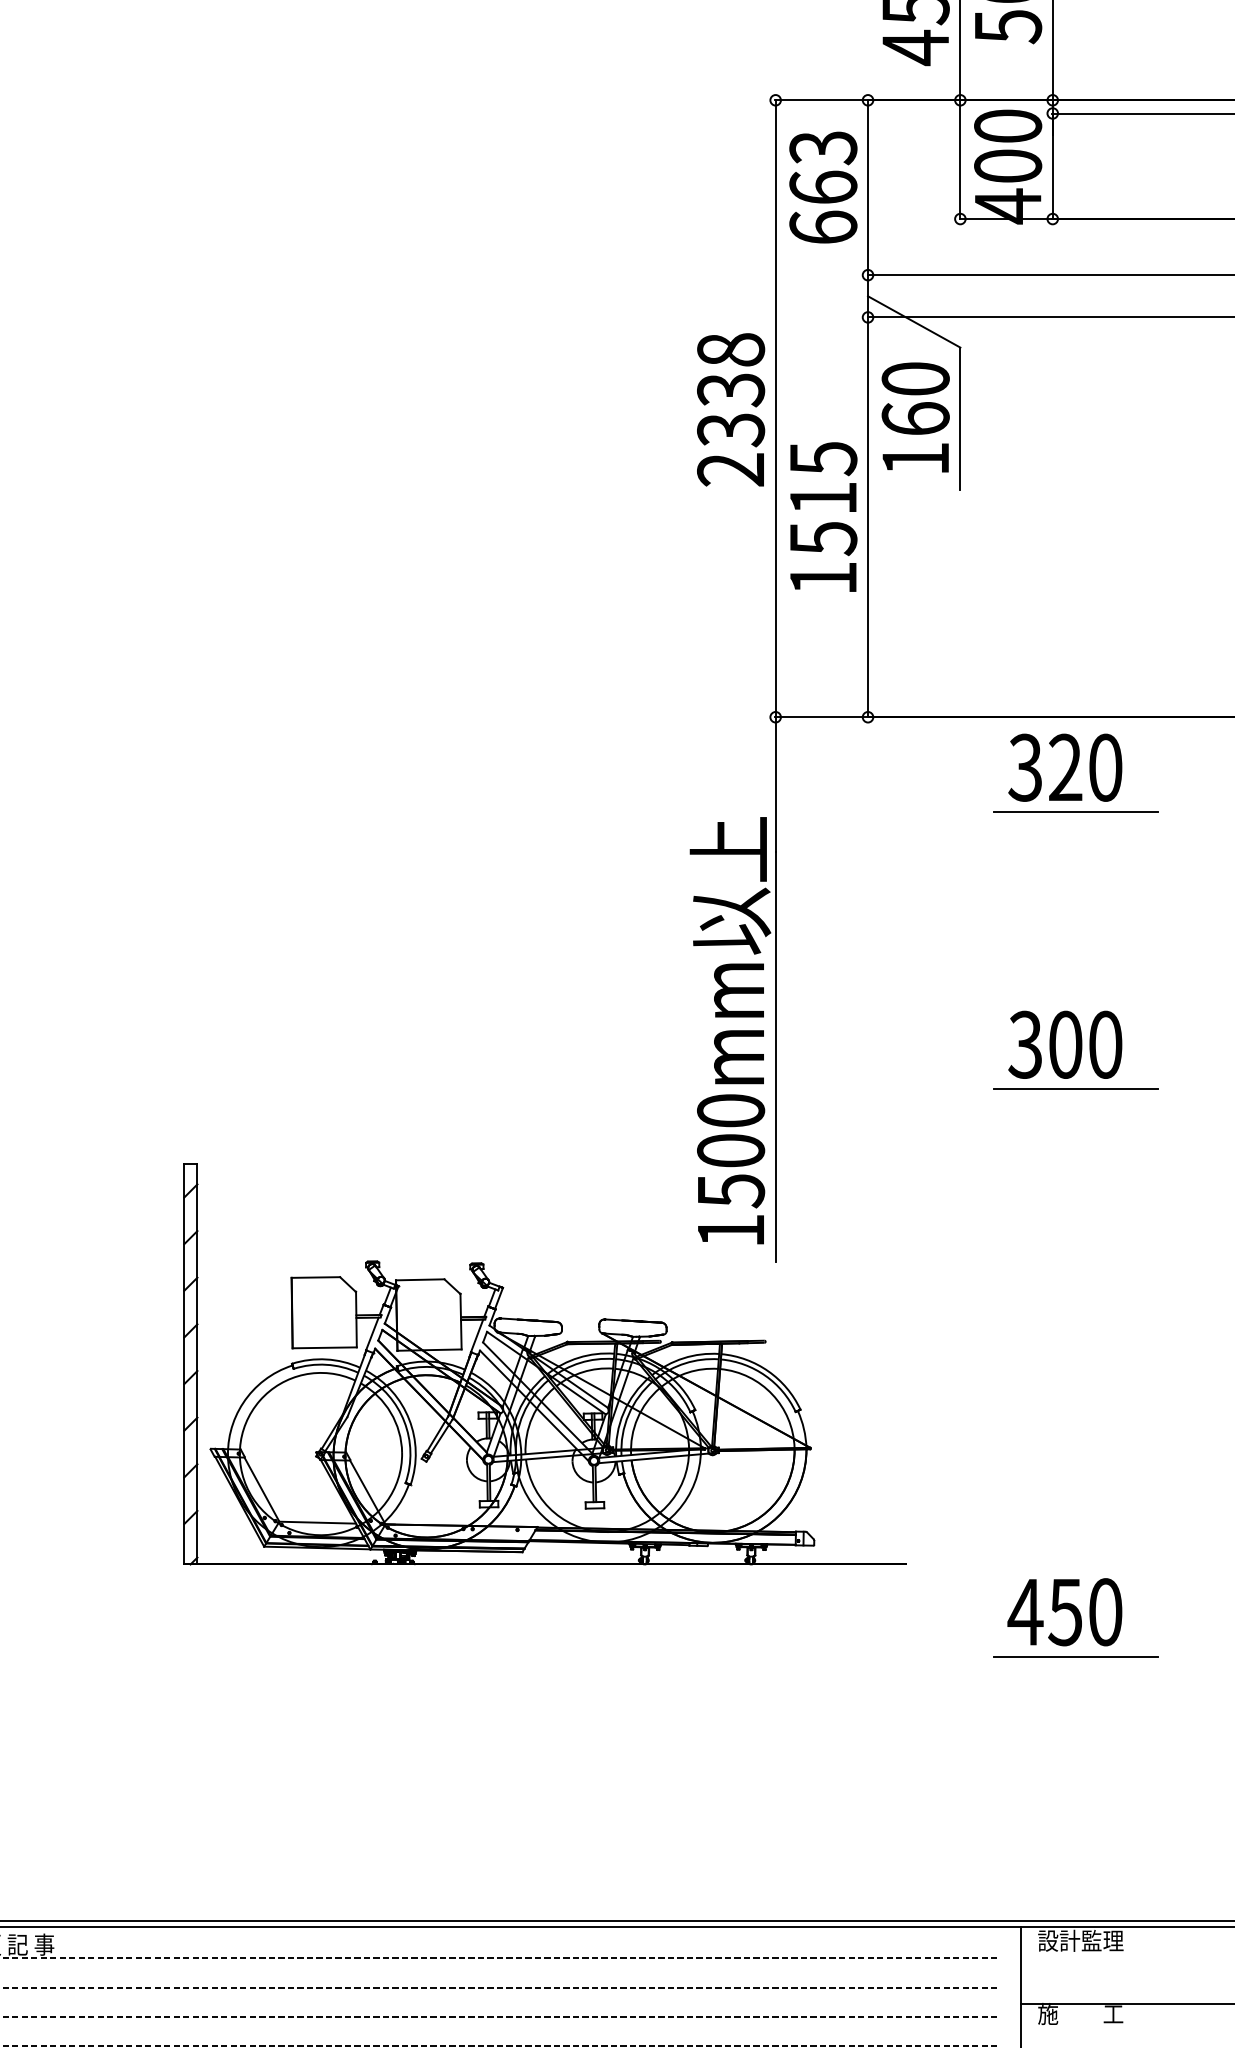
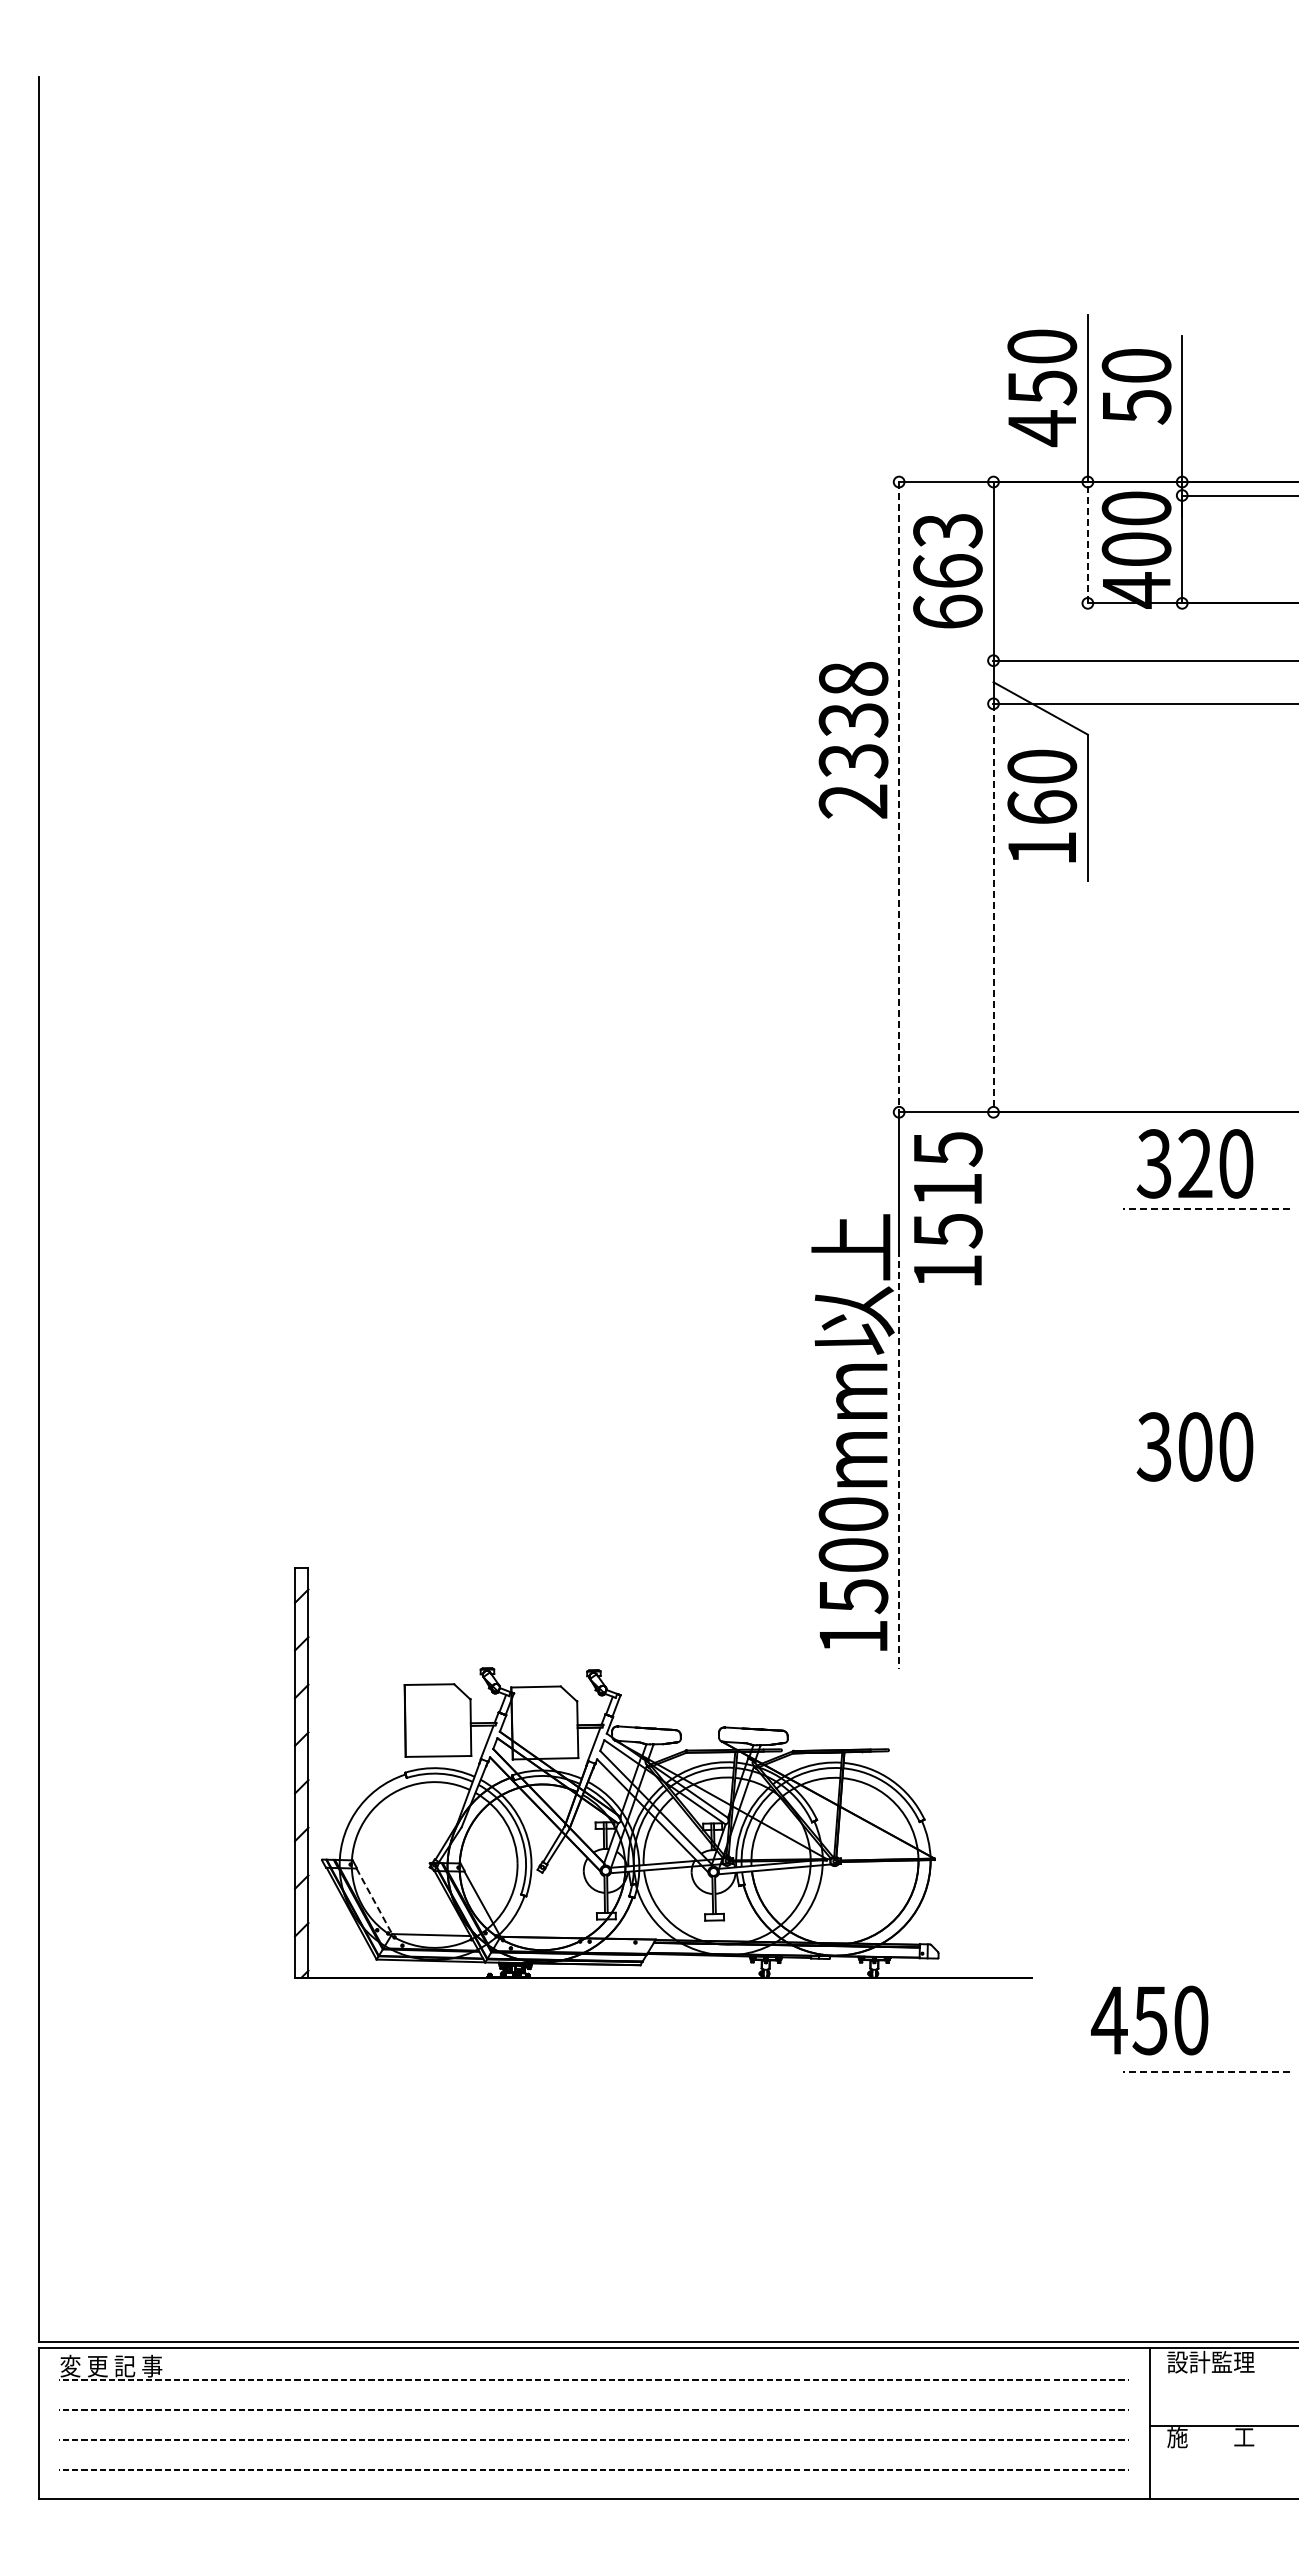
line: (960, 159) -> (1087, 542), solid -> dashed
line: (775, 409) -> (899, 797), solid -> dashed
text: (730, 410) -> (853, 740), moved
text: (823, 516) -> (948, 1208), moved
line: (868, 517) -> (993, 908), solid -> dashed
line: (1076, 812) -> (1206, 1209), solid -> dashed
line: (775, 1057) -> (899, 1459), solid -> dashed
line: (1076, 1089) -> (1206, 1492), removed
line: (262, 1489) -> (374, 1901), solid -> dashed
text: (1064, 1612) -> (1149, 2020), moved
line: (1076, 1657) -> (1206, 2072), solid -> dashed

